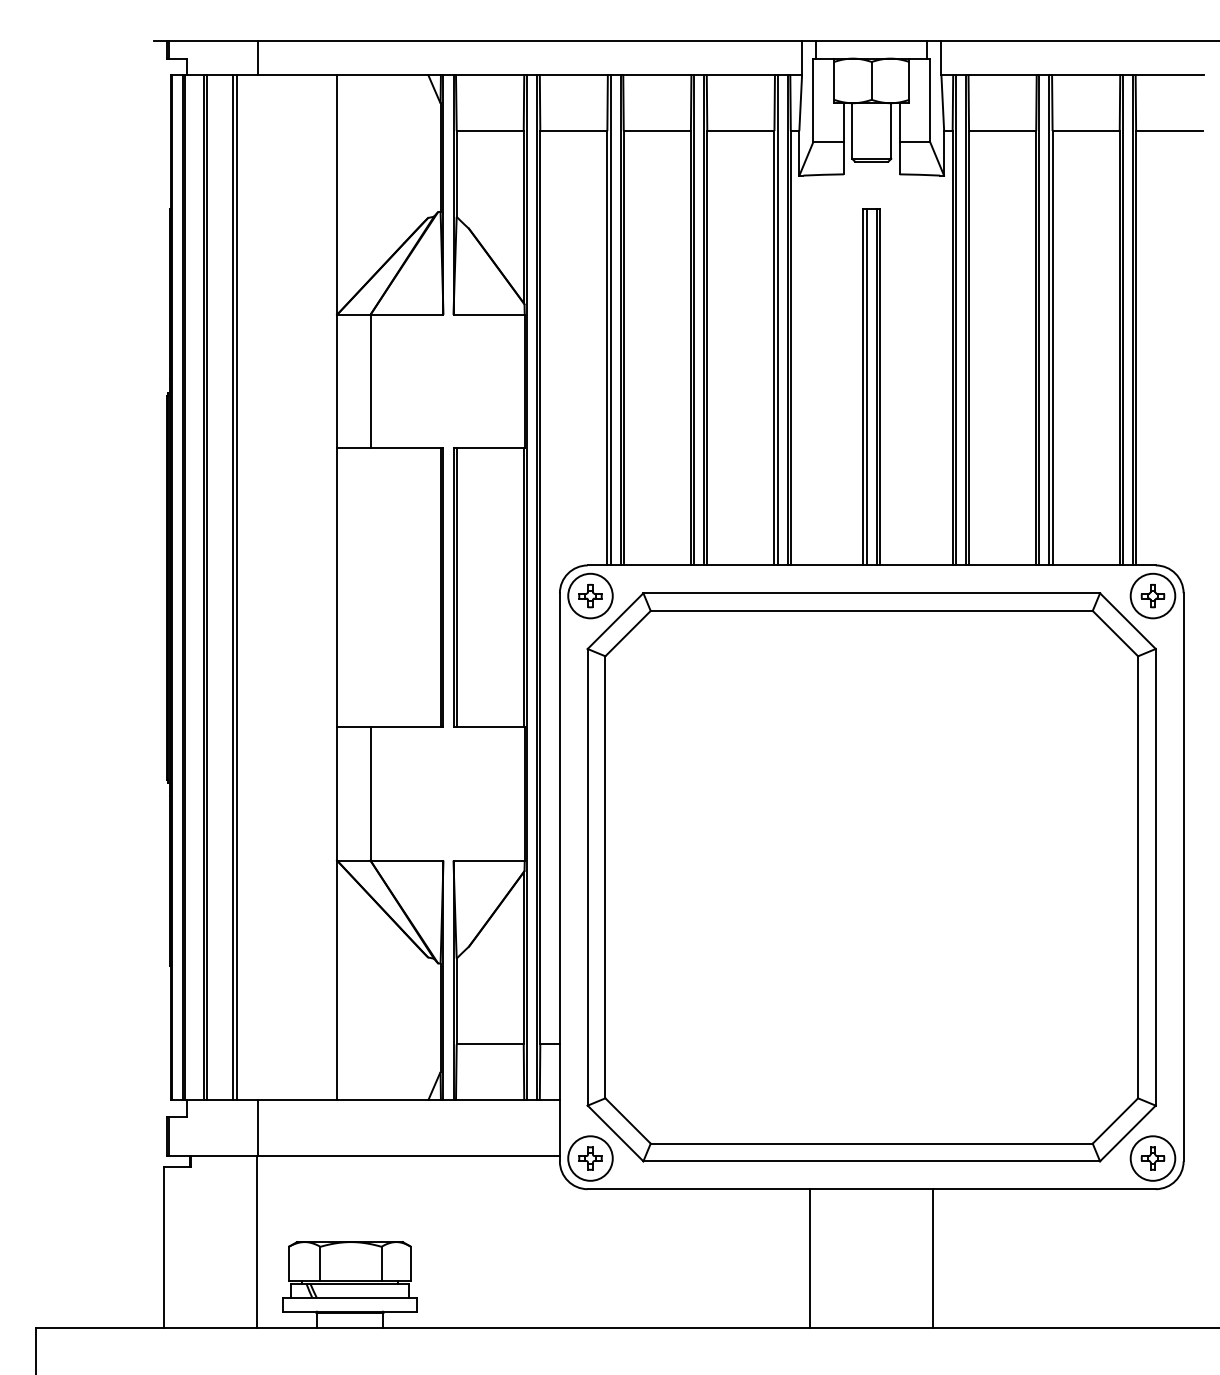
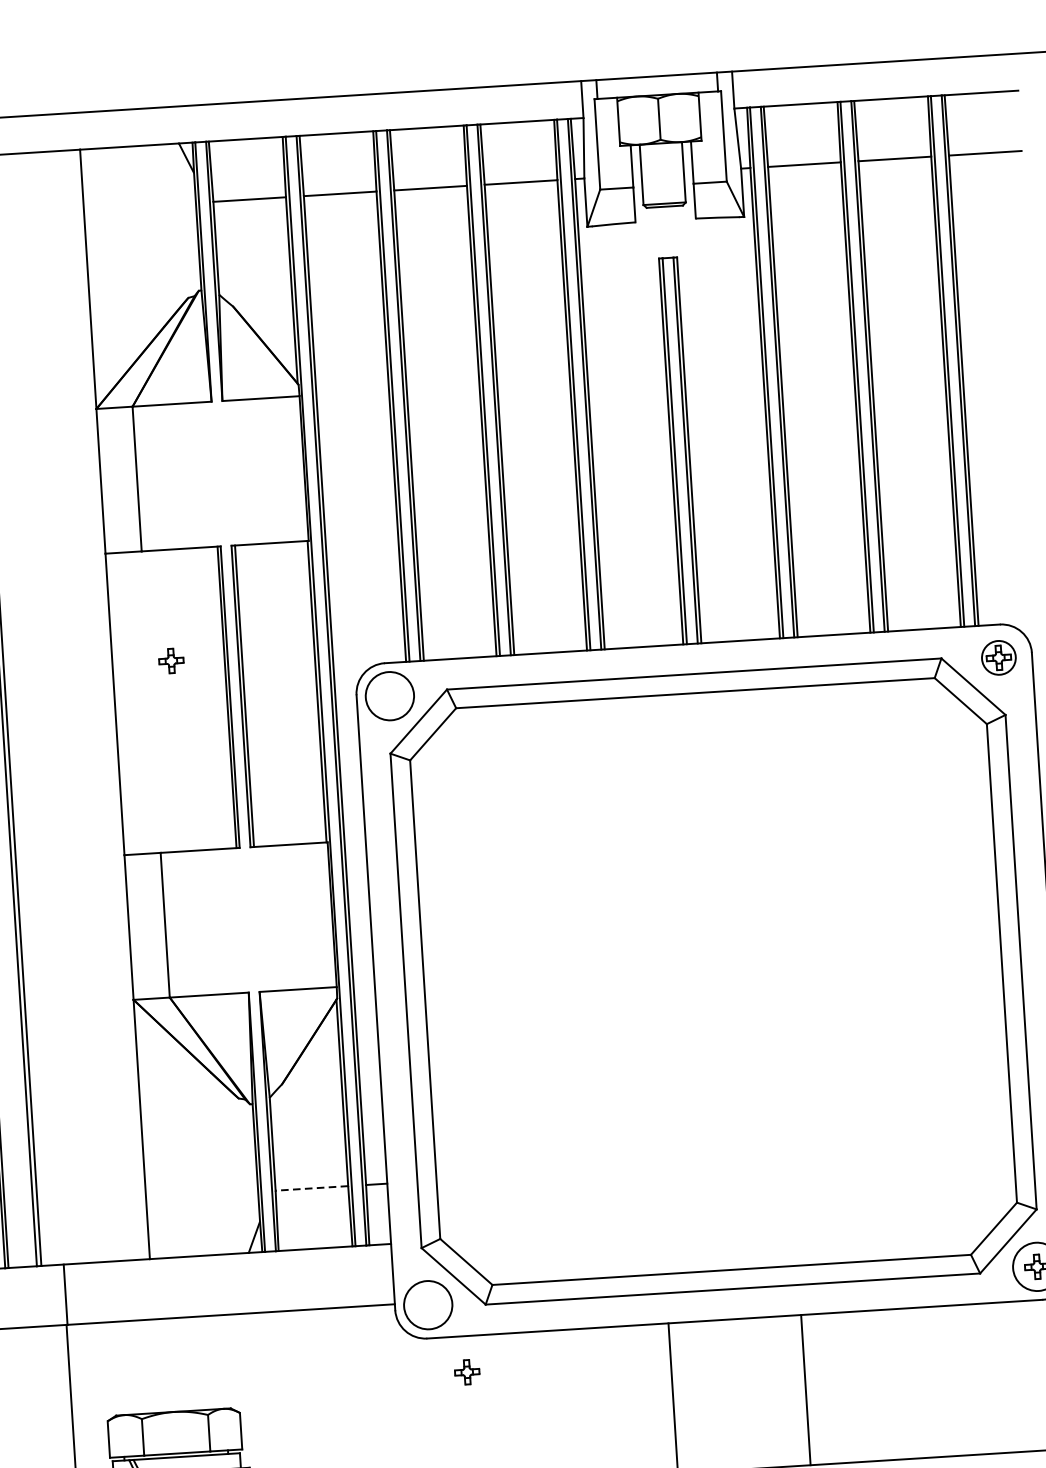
circle: (1152, 595) -> (998, 657), size x0.7
part: (590, 596) -> (171, 661), moved
line: (490, 1044) -> (312, 1188), solid -> dashed
part: (590, 1158) -> (467, 1372), moved

